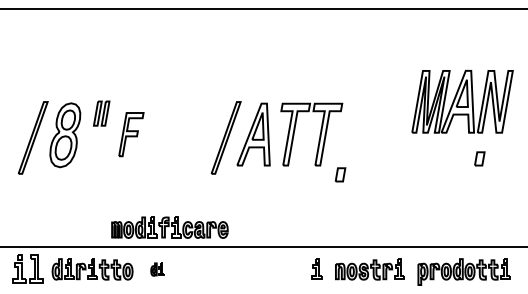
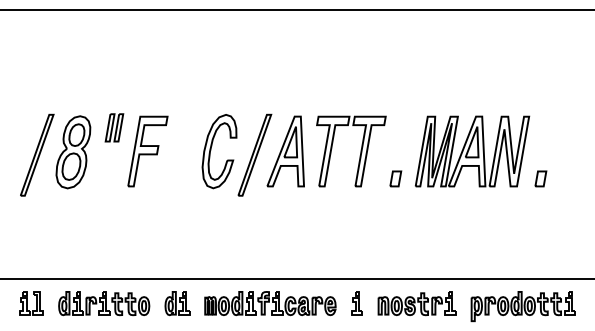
part: (462, 101) -> (472, 151), moved
part: (187, 133) -> (211, 150), added
part: (130, 134) -> (147, 151), size x1.43
part: (340, 174) -> (395, 178), moved
part: (170, 227) -> (270, 303), moved
part: (28, 269) -> (31, 303), size x0.71
part: (157, 269) -> (177, 303), size x1.67

